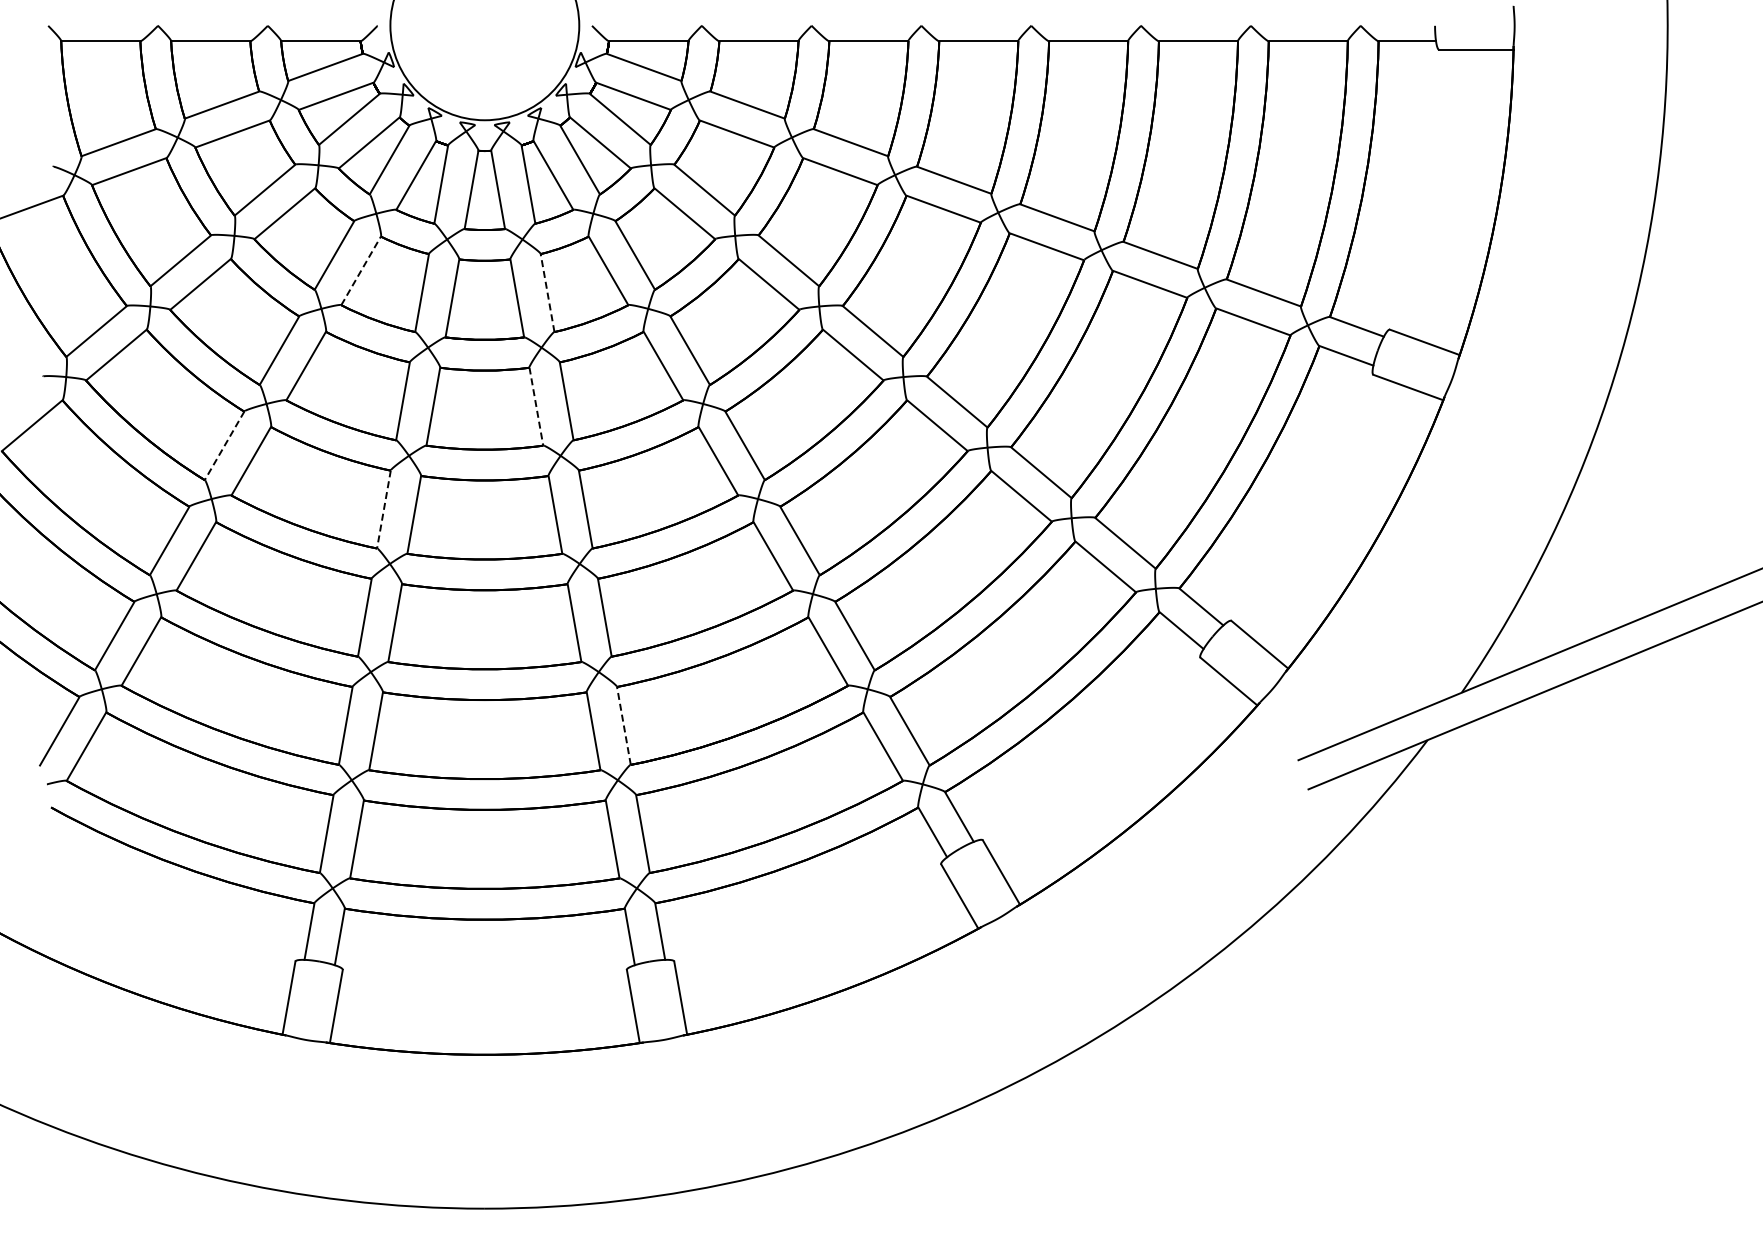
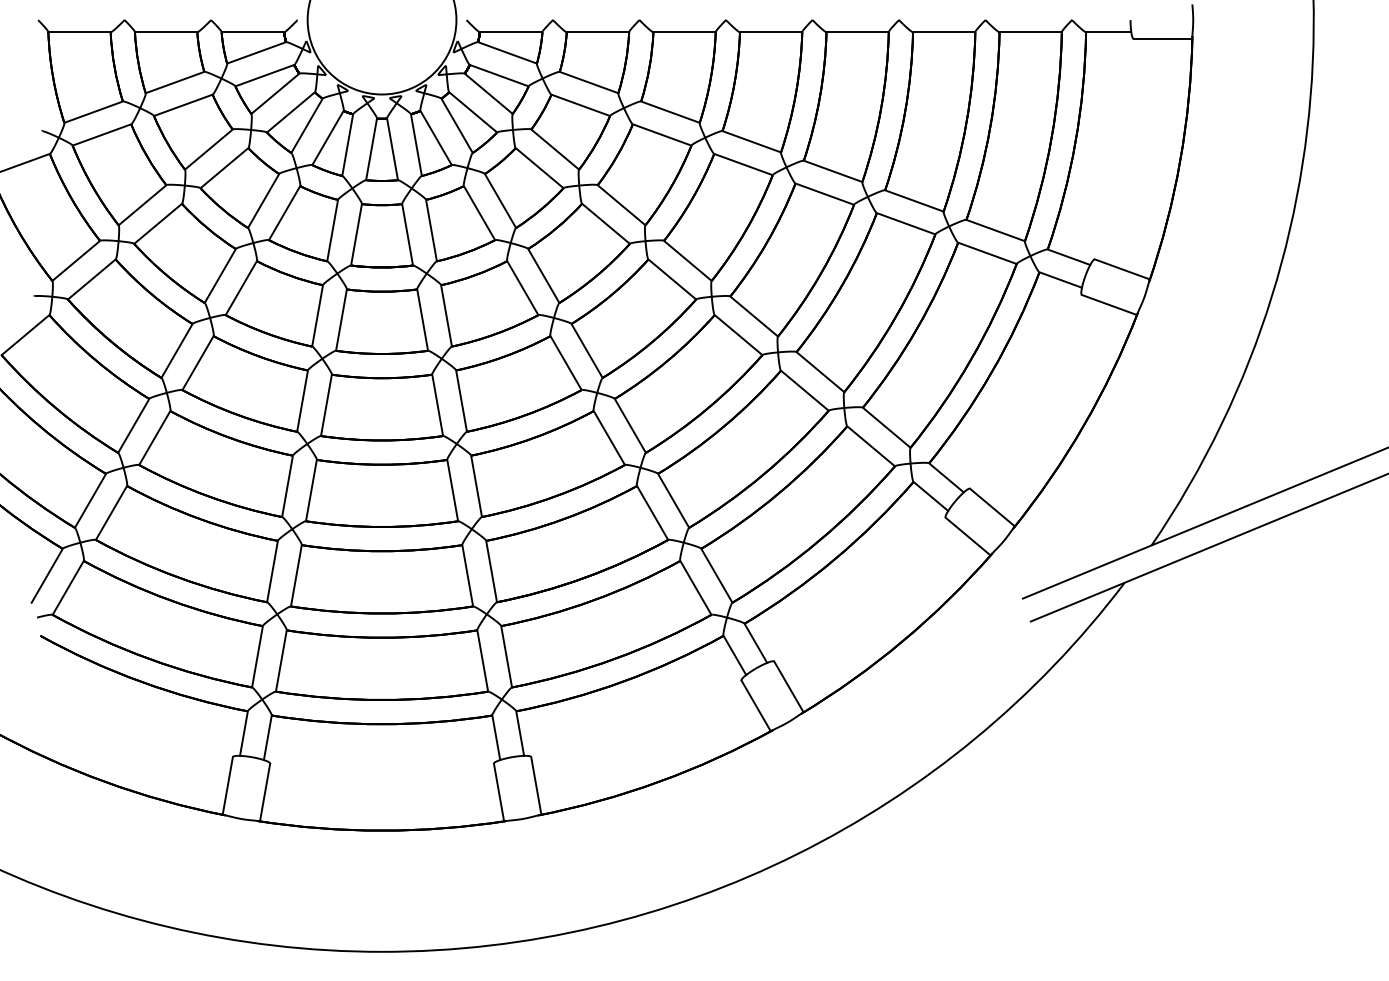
line: (361, 270) -> (284, 212), dashed -> solid
line: (547, 292) -> (431, 230), dashed -> solid
line: (536, 406) -> (422, 319), dashed -> solid
line: (224, 445) -> (176, 350), dashed -> solid
line: (383, 509) -> (302, 401), dashed -> solid
line: (623, 725) -> (491, 571), dashed -> solid

